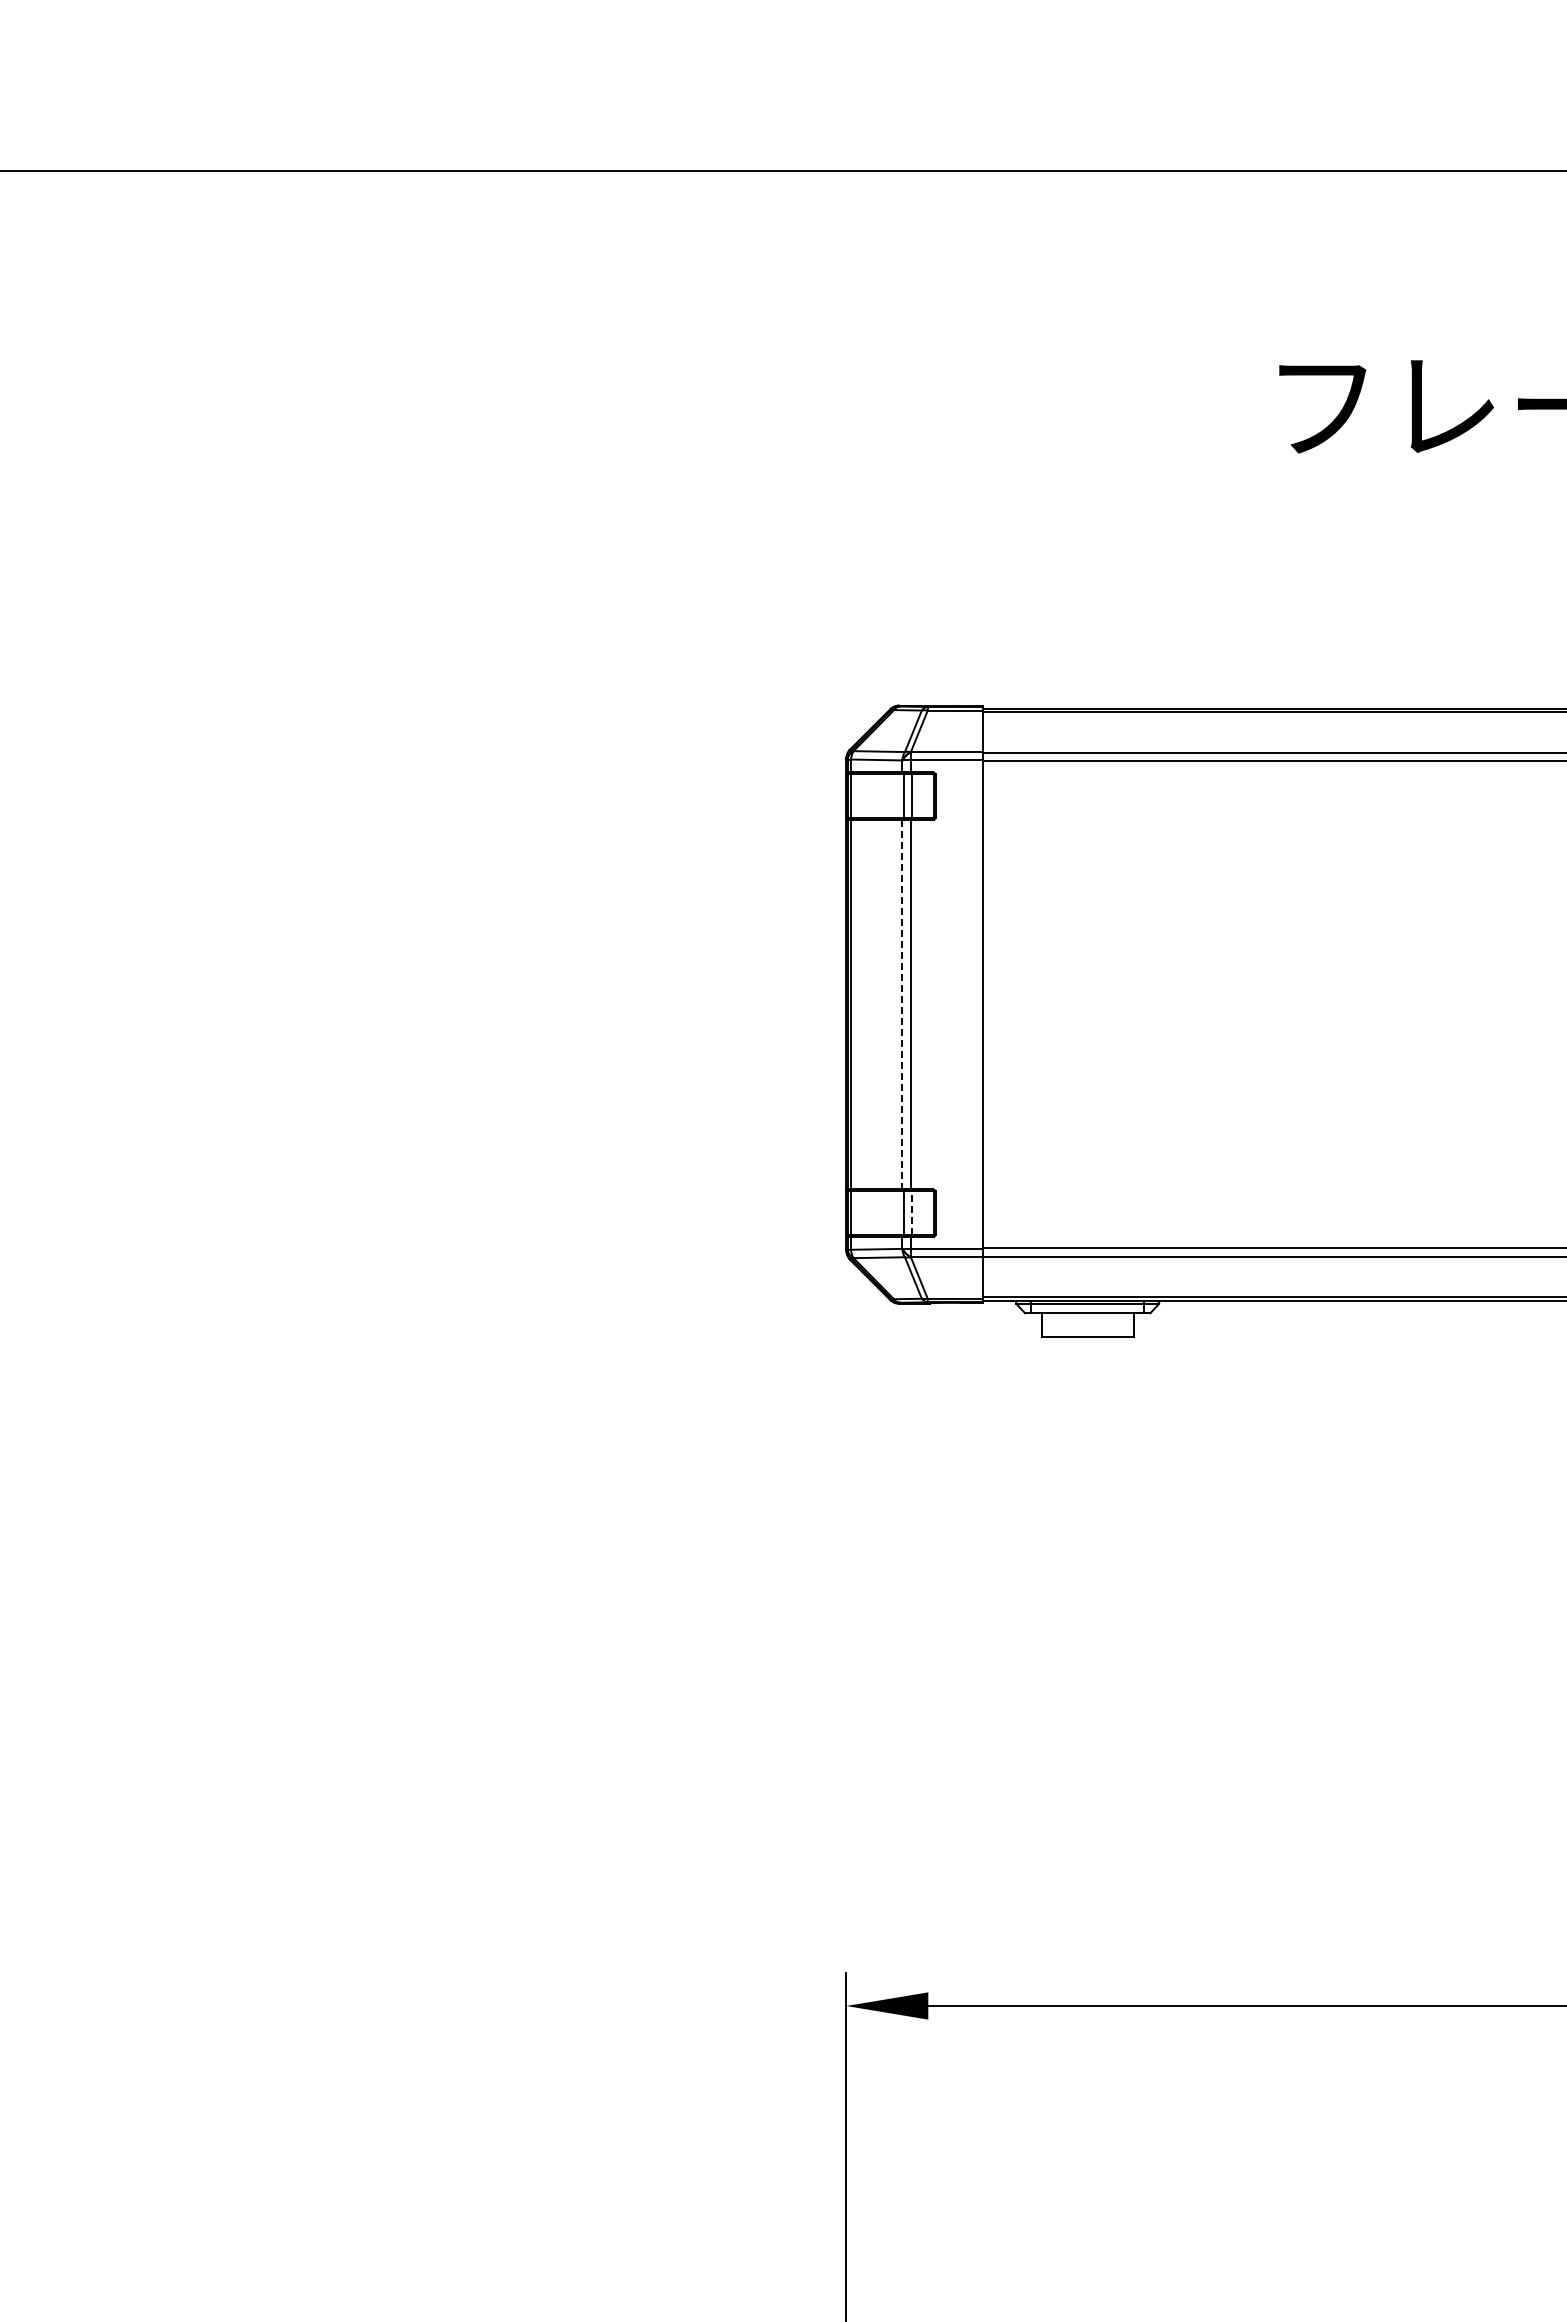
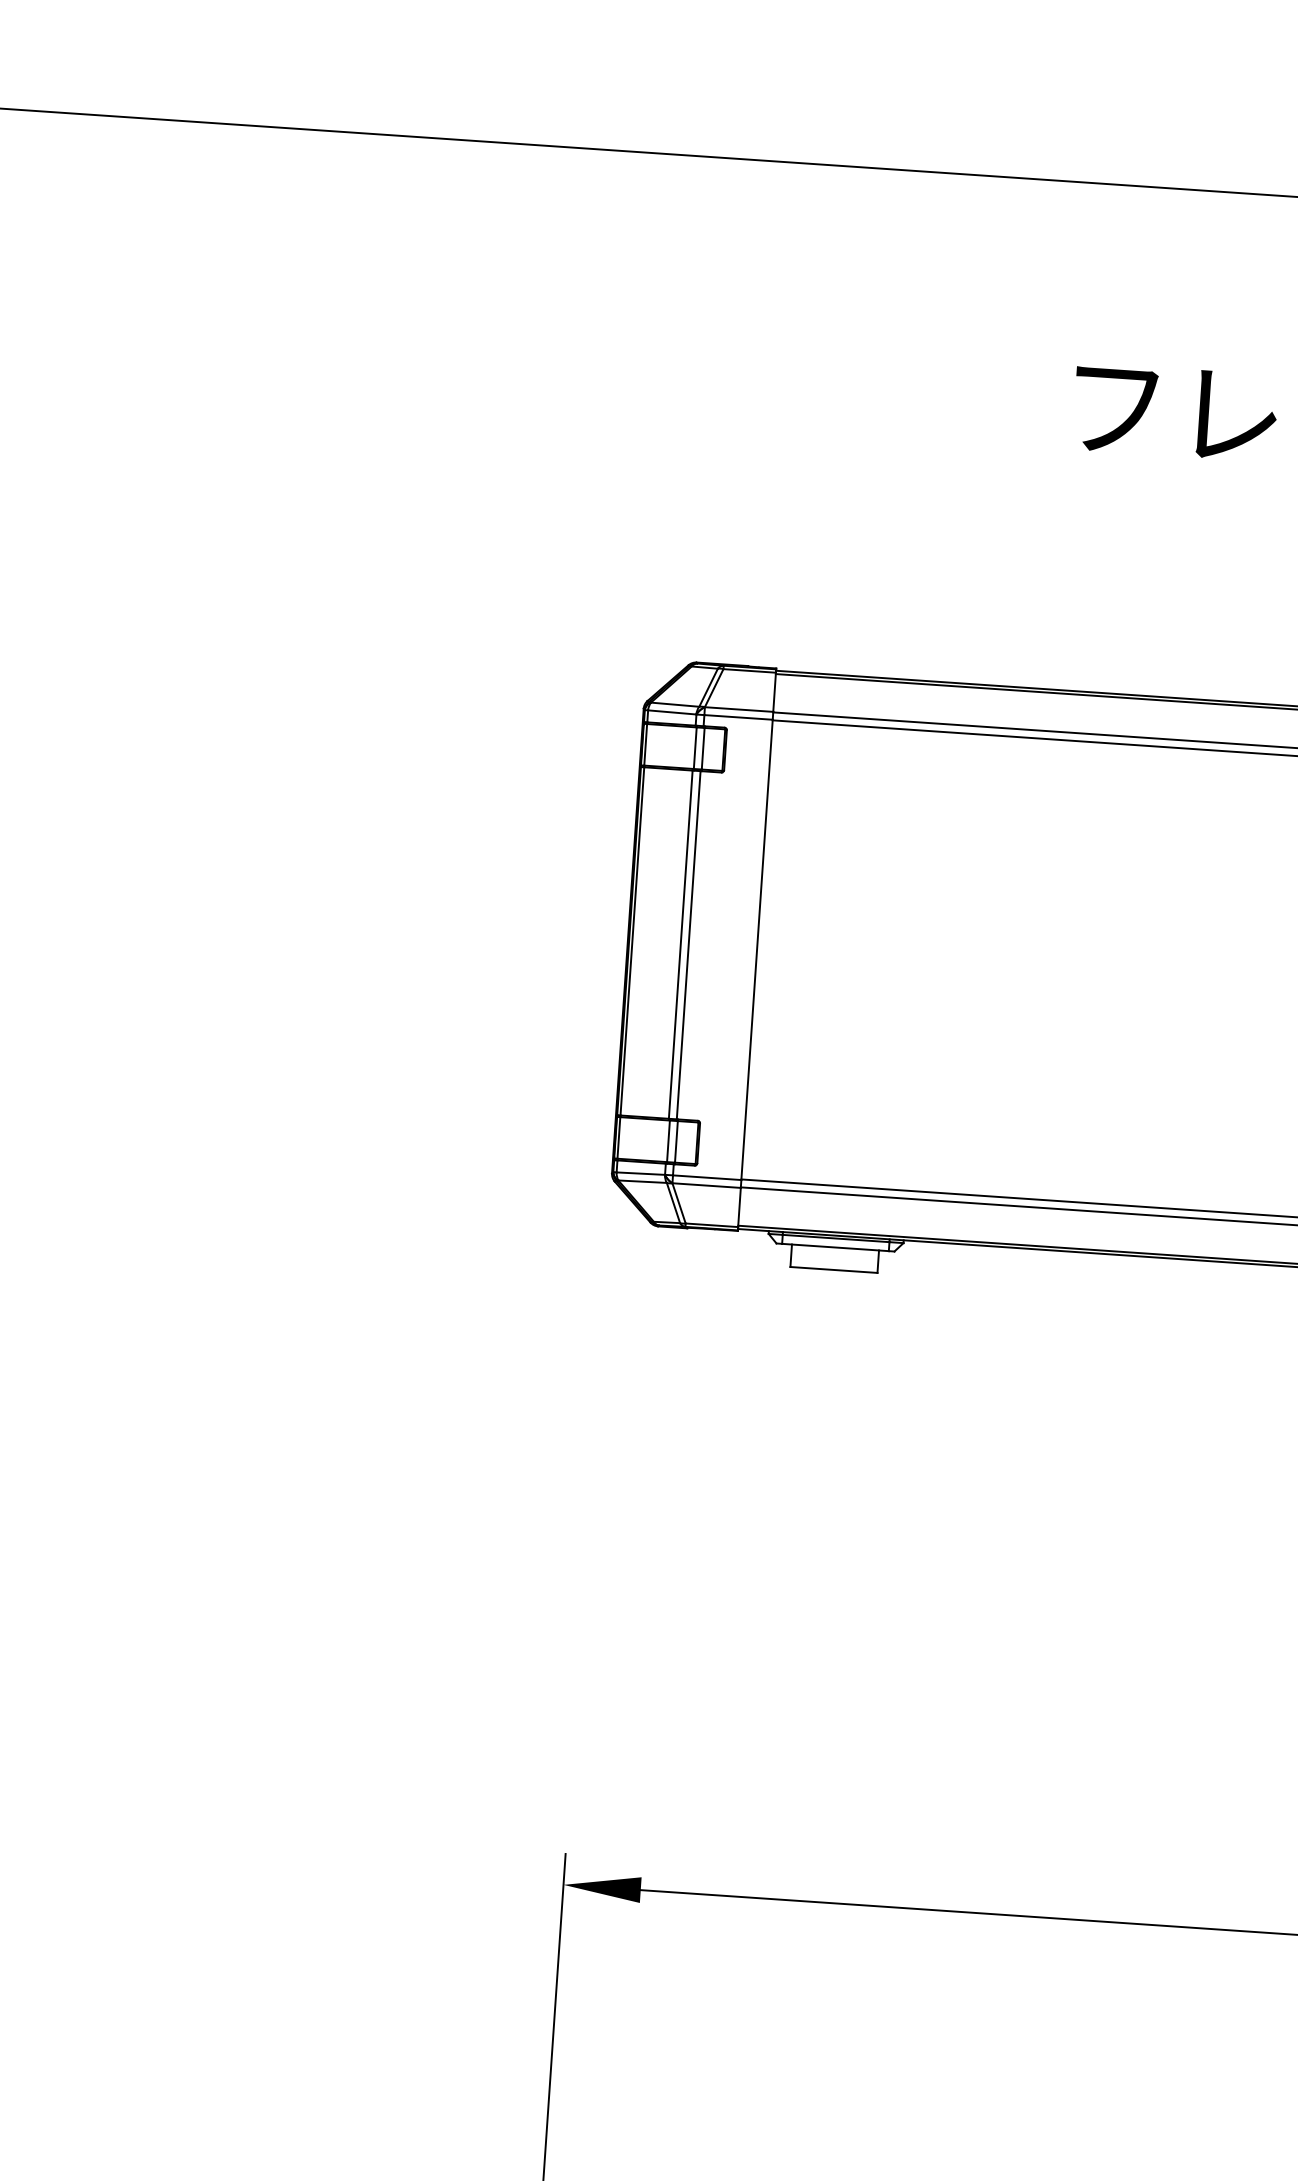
line: (902, 1004) -> (680, 944), dashed -> solid
line: (912, 1212) -> (676, 1141), dashed -> solid

